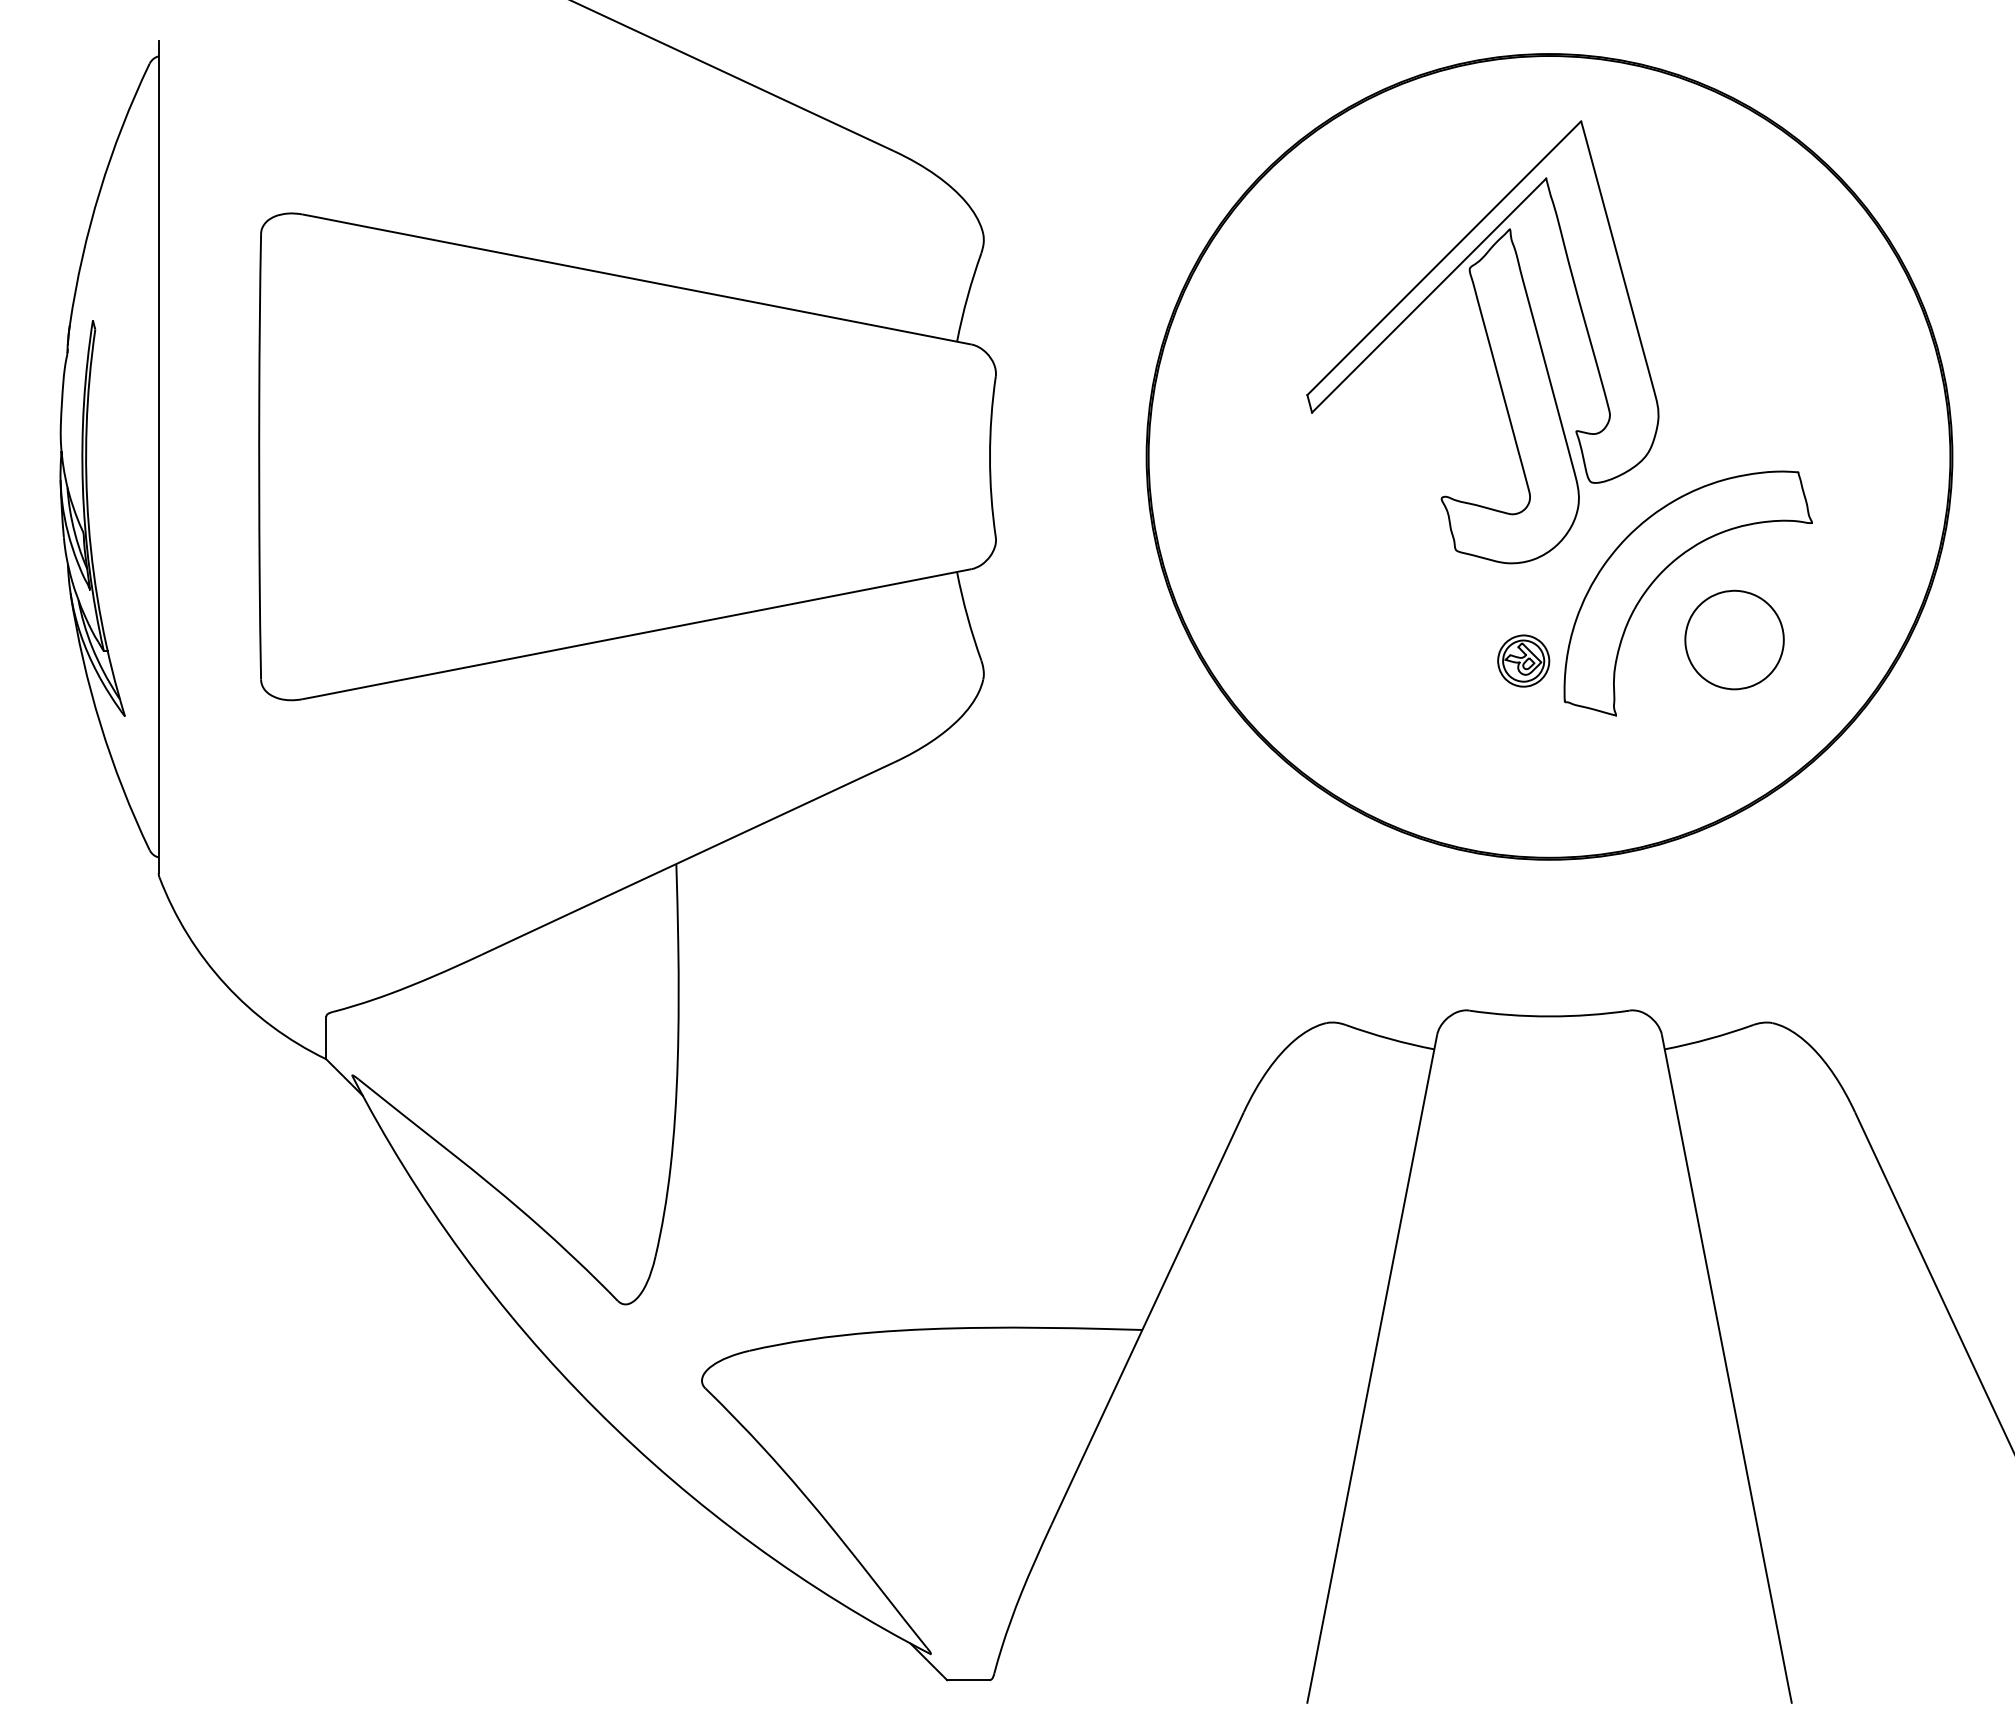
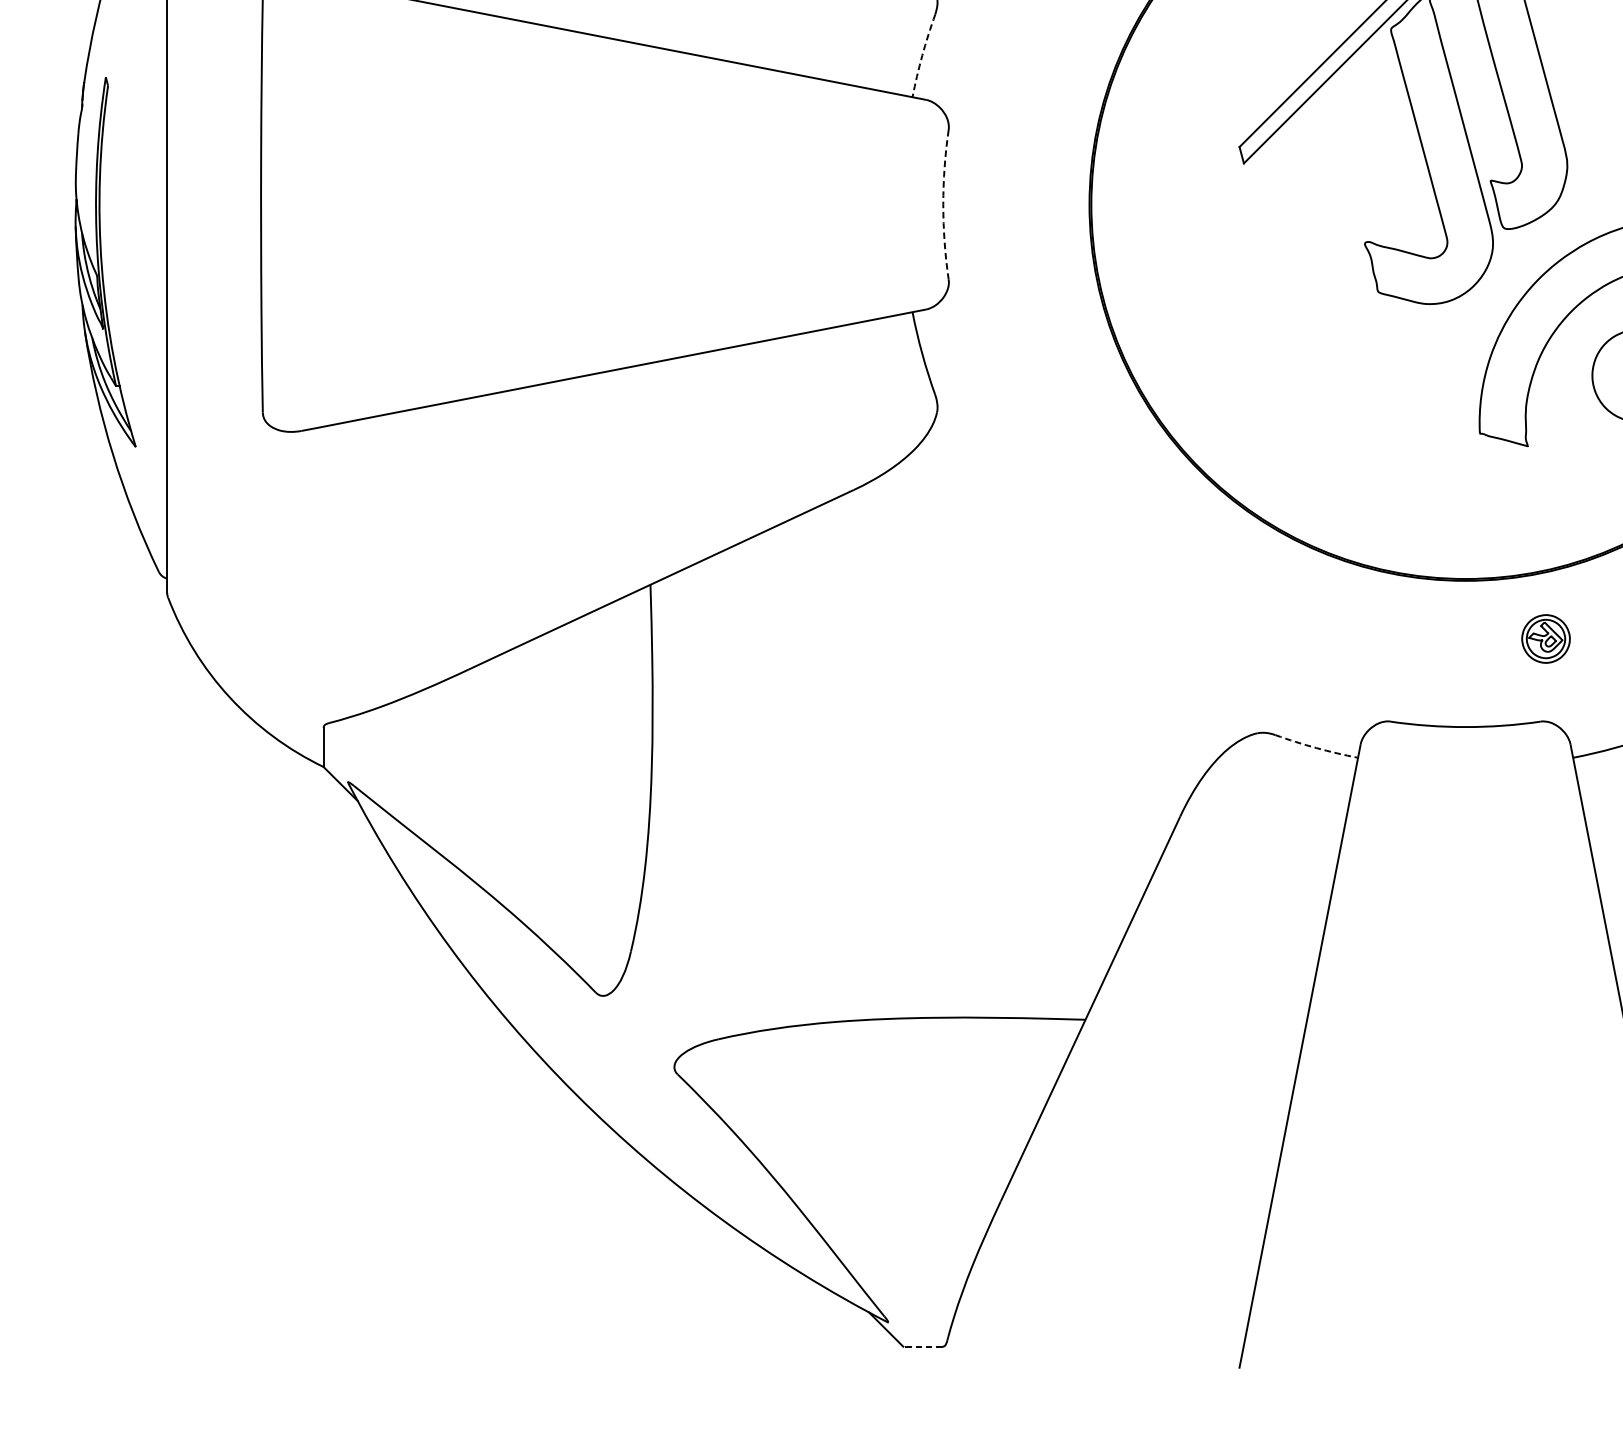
arc: (967, 297) -> (922, 55), solid -> dashed
arc: (990, 456) -> (943, 204), solid -> dashed
part: (1523, 660) -> (1545, 638), moved
arc: (1389, 1038) -> (1316, 747), solid -> dashed
line: (967, 1680) -> (922, 1346), solid -> dashed

